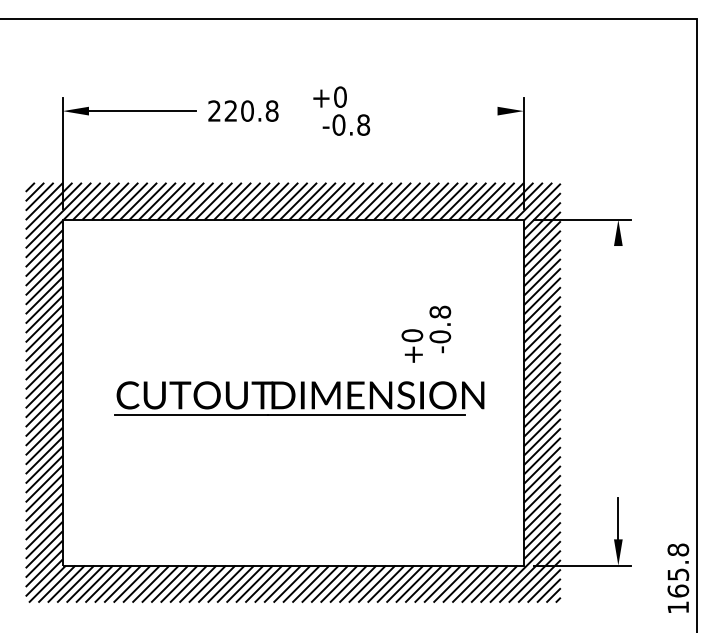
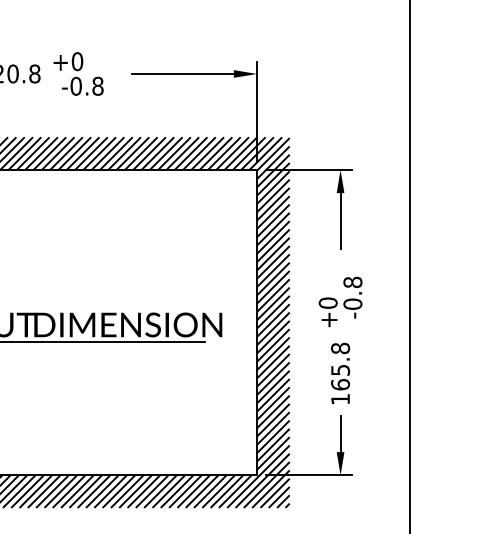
text: (341, 110) -> (78, 73), moved
line: (439, 111) -> (182, 74), added
line: (618, 277) -> (340, 220), added
text: (426, 333) -> (340, 301), moved
text: (678, 577) -> (340, 372), moved

